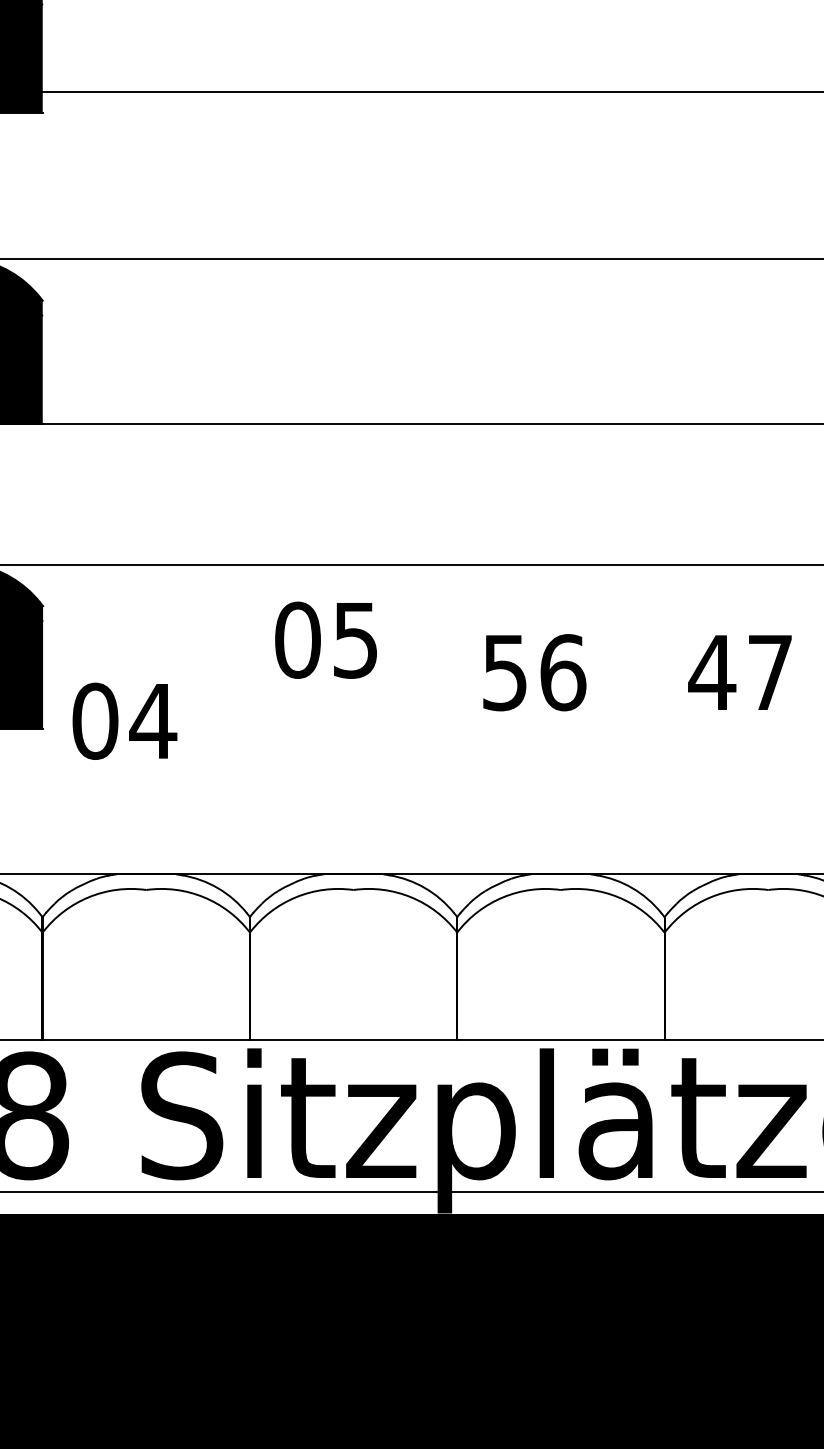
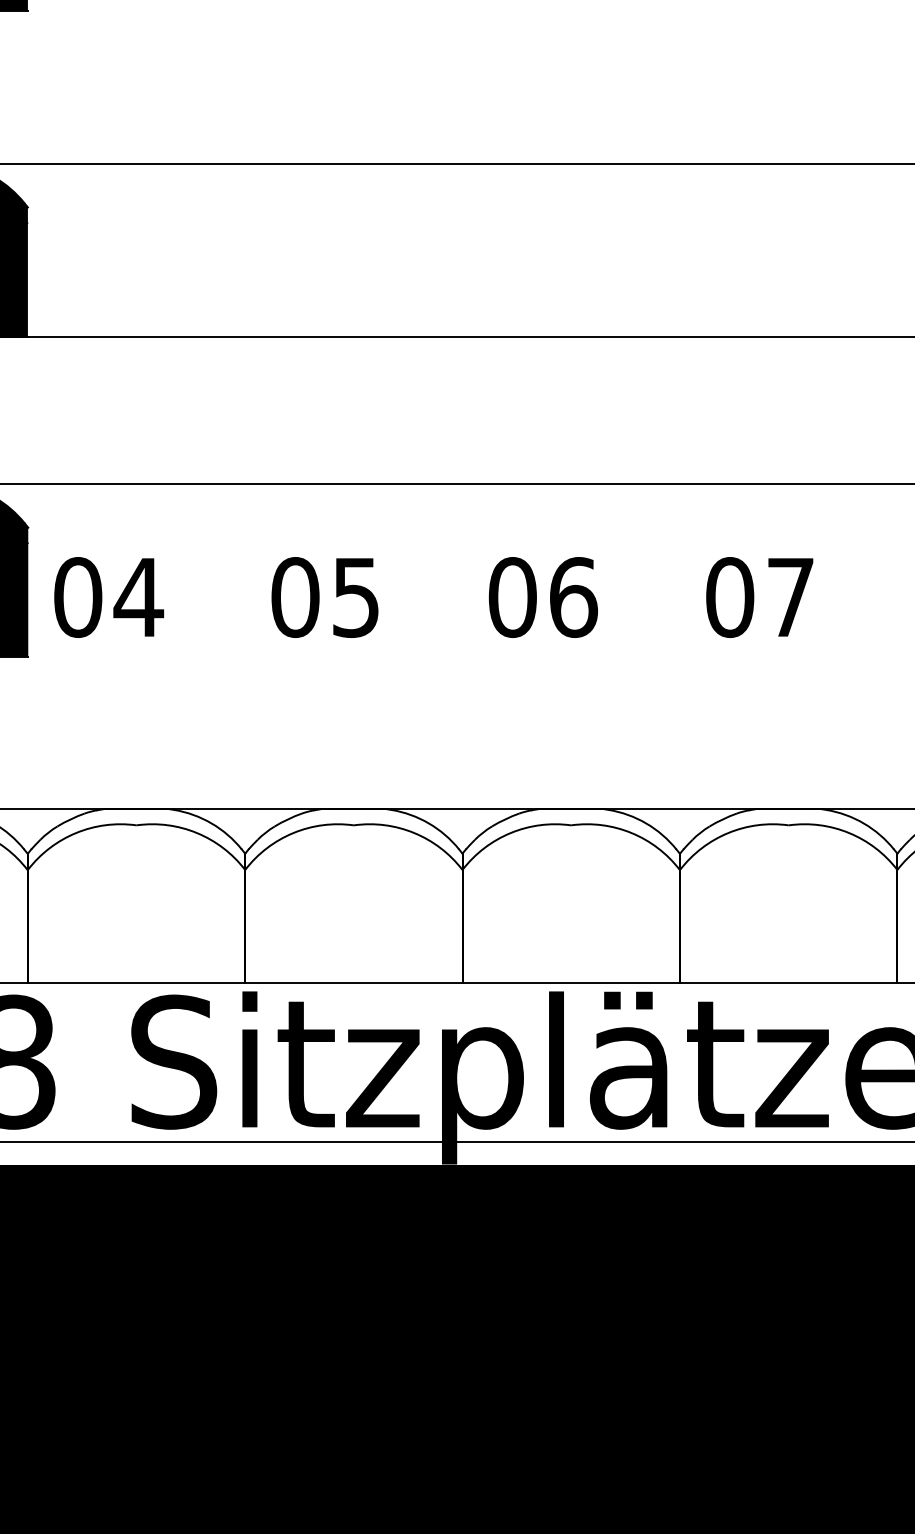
text: (325, 640) -> (324, 597), moved
text: (504, 672) -> (512, 597), 56 -> 06
text: (711, 672) -> (729, 597), 47 -> 07
text: (125, 721) -> (109, 597), moved

